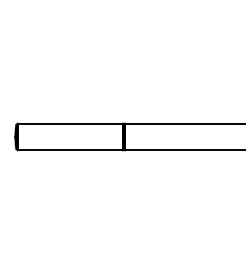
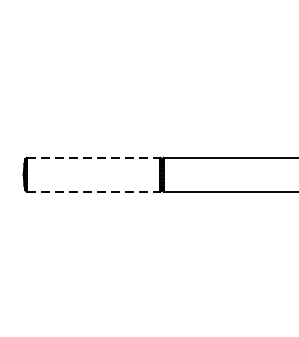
line: (70, 123) -> (93, 157), solid -> dashed
line: (70, 150) -> (93, 191), solid -> dashed

